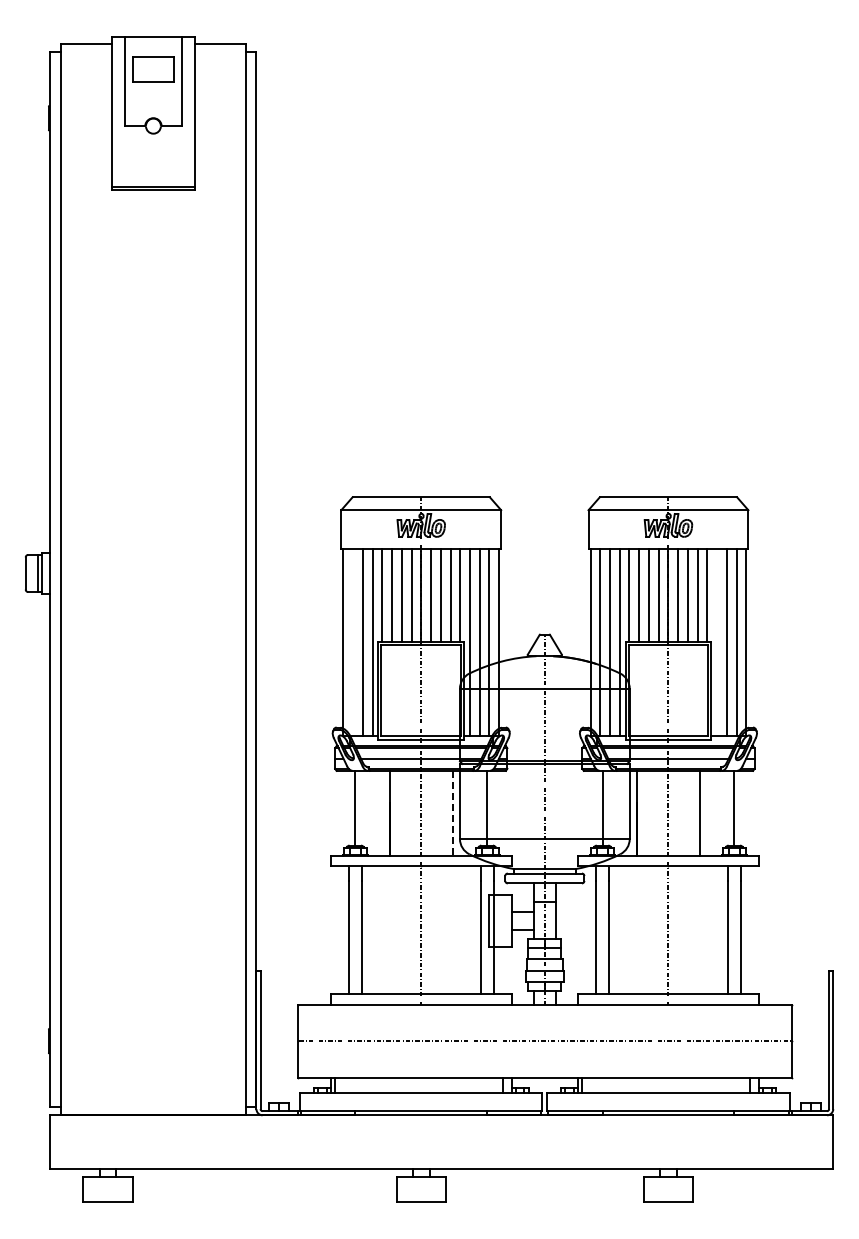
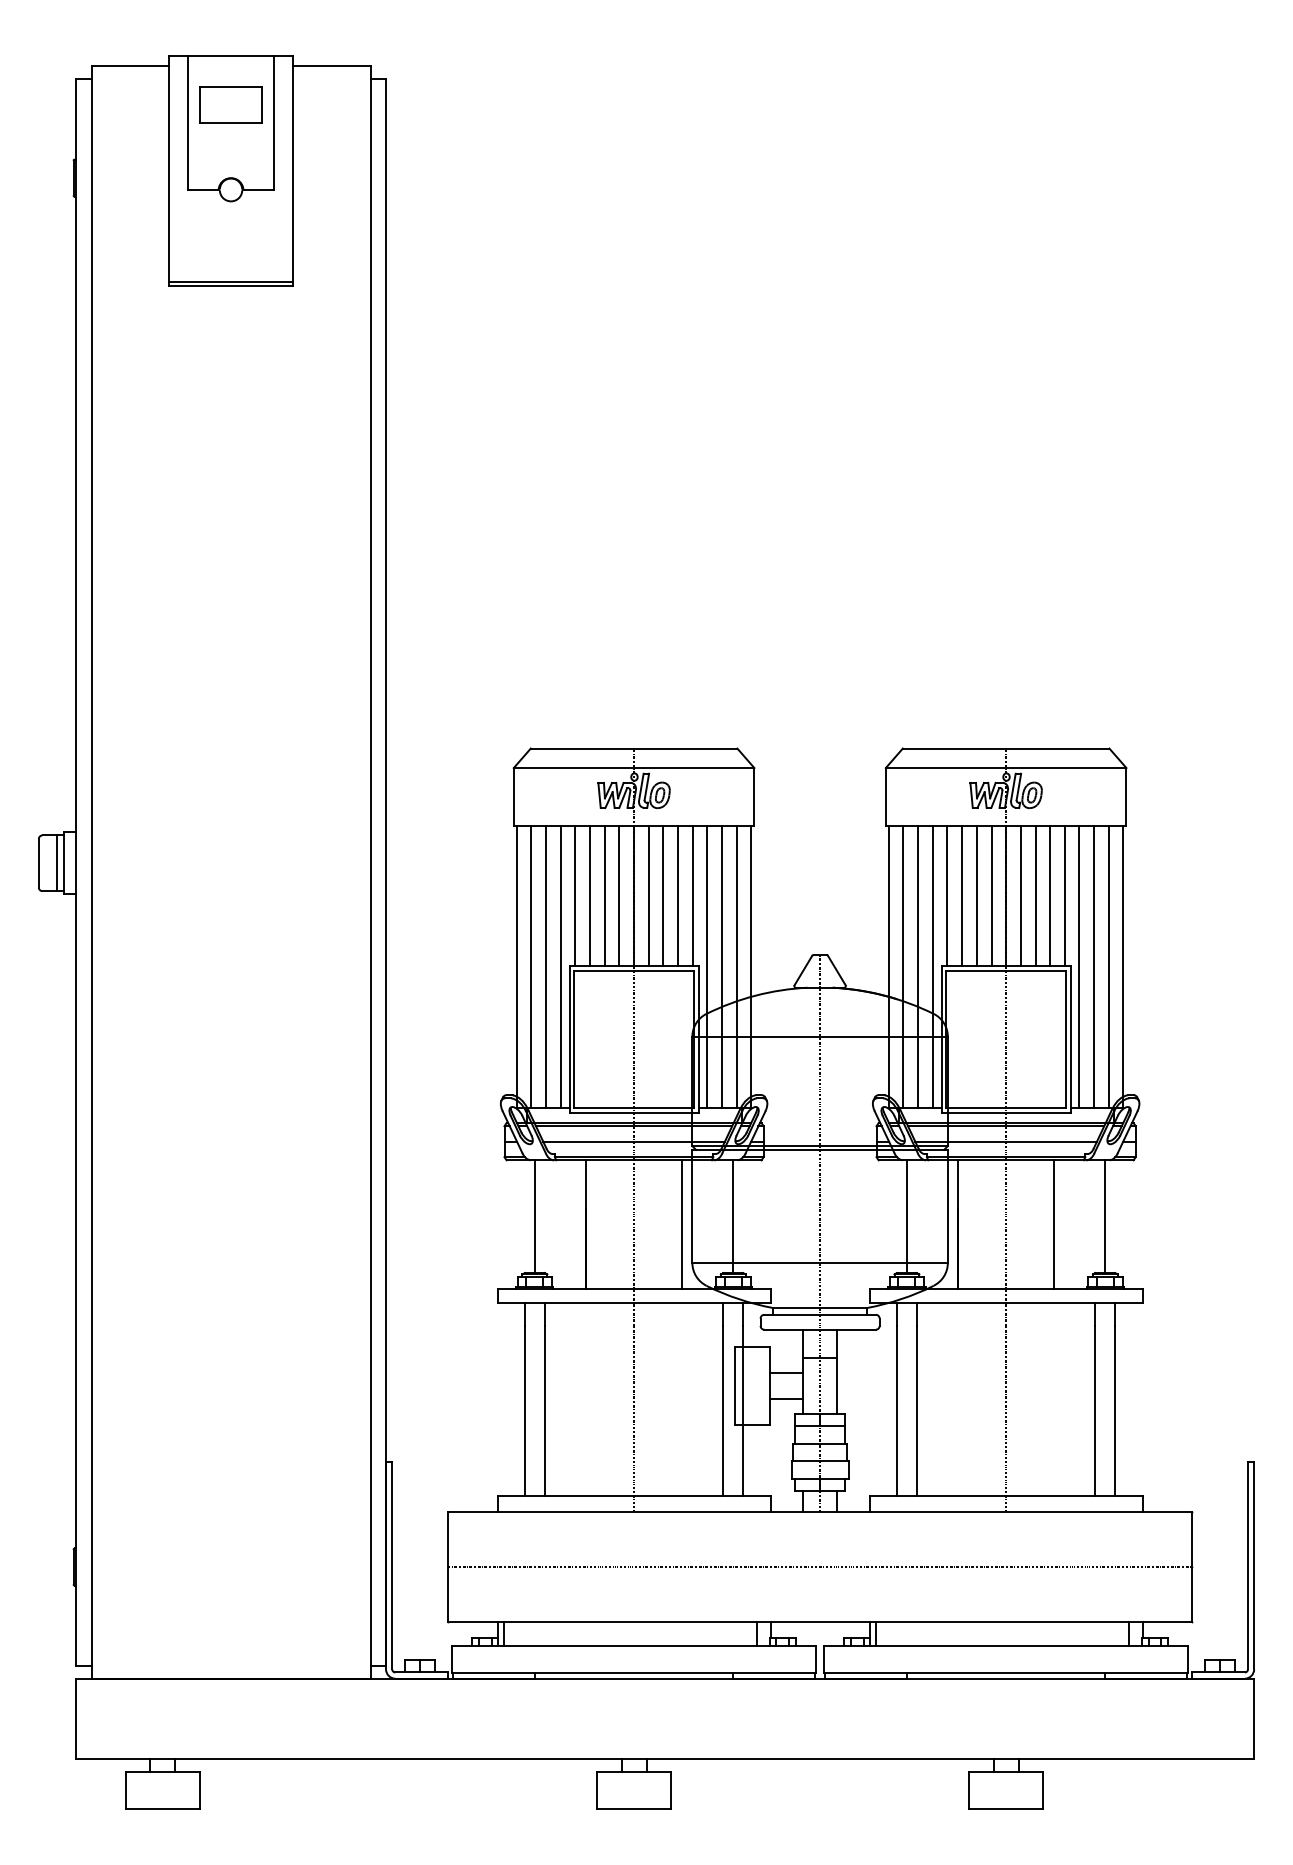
line: (353, 642) -> (532, 967), added
line: (717, 642) -> (1079, 967), added
line: (452, 813) -> (681, 1224), dashed -> solid

